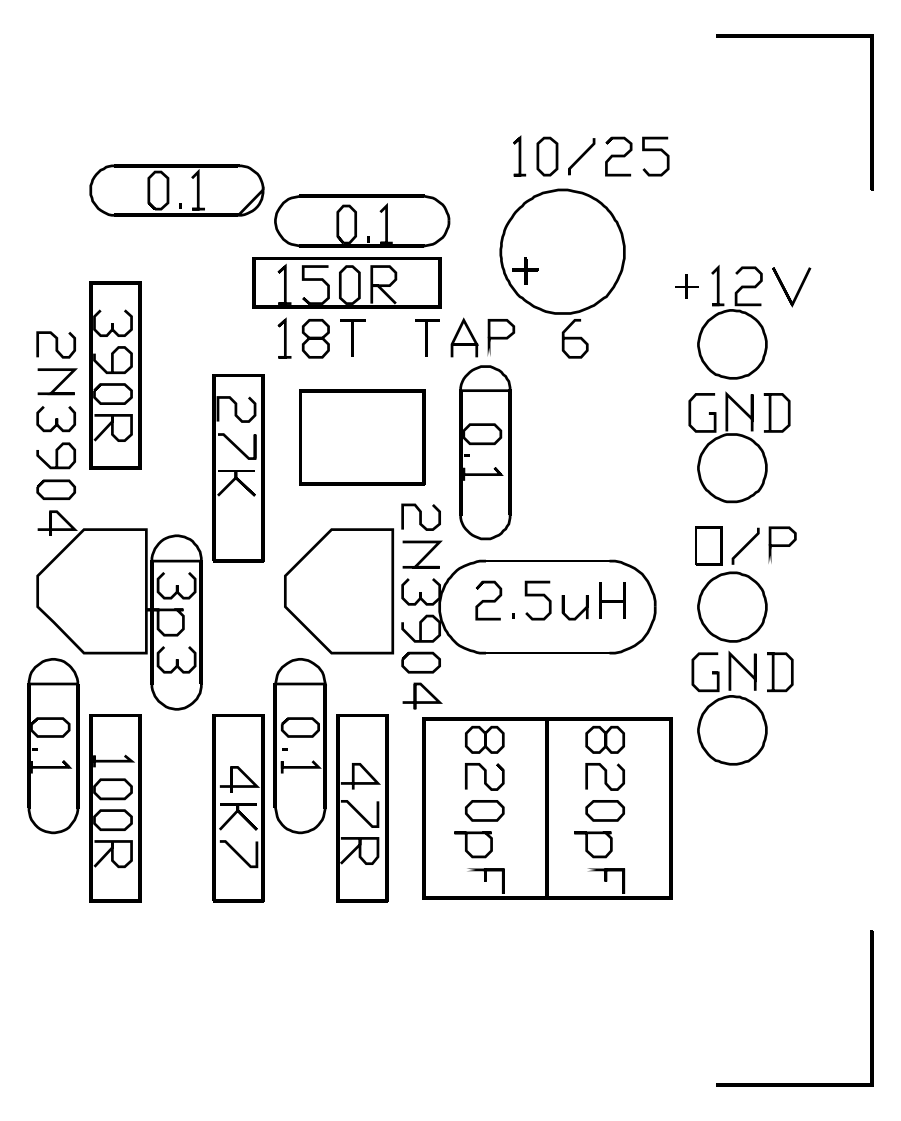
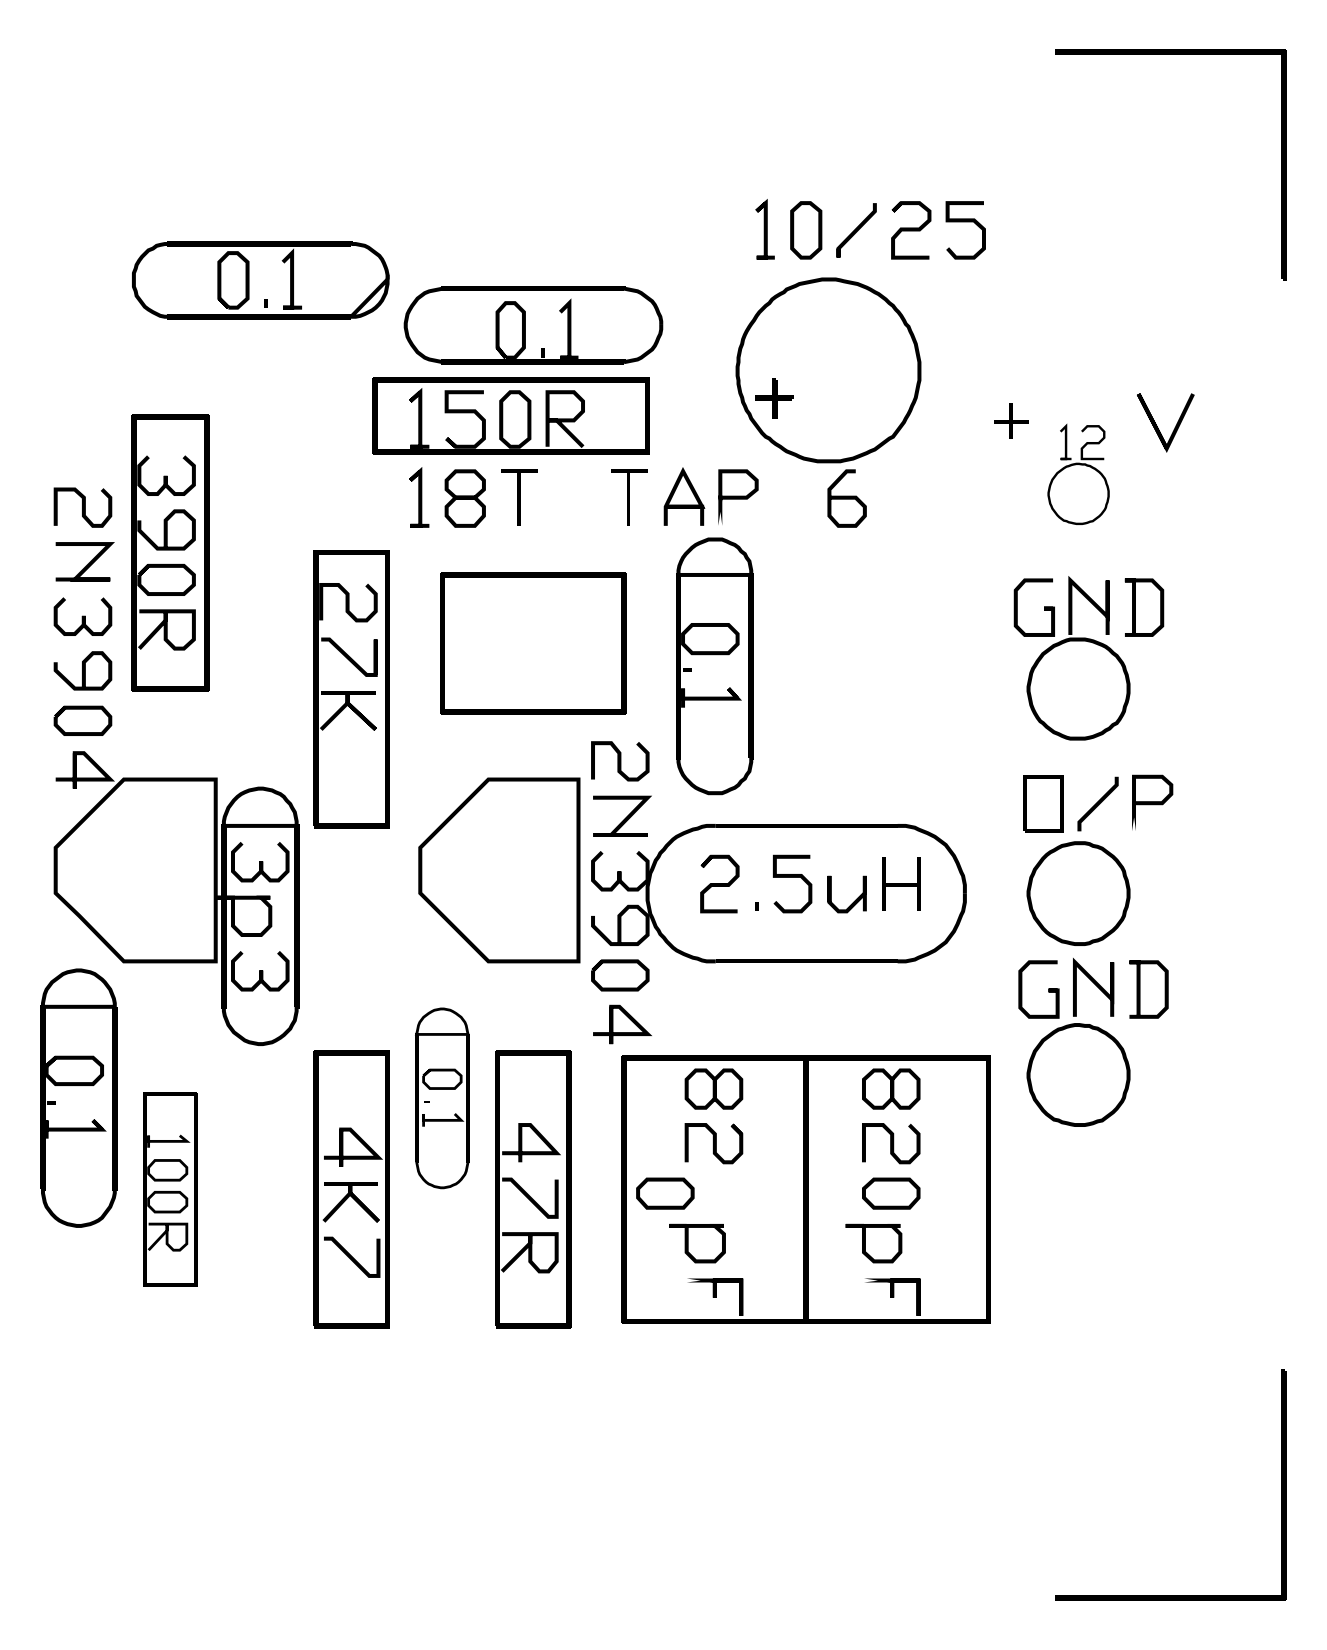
part: (732, 322) -> (1078, 474), size x0.6
part: (299, 746) -> (441, 1098), size x0.7
part: (115, 808) -> (170, 1190), size x0.7
part: (484, 810) -> (664, 1193), moved

